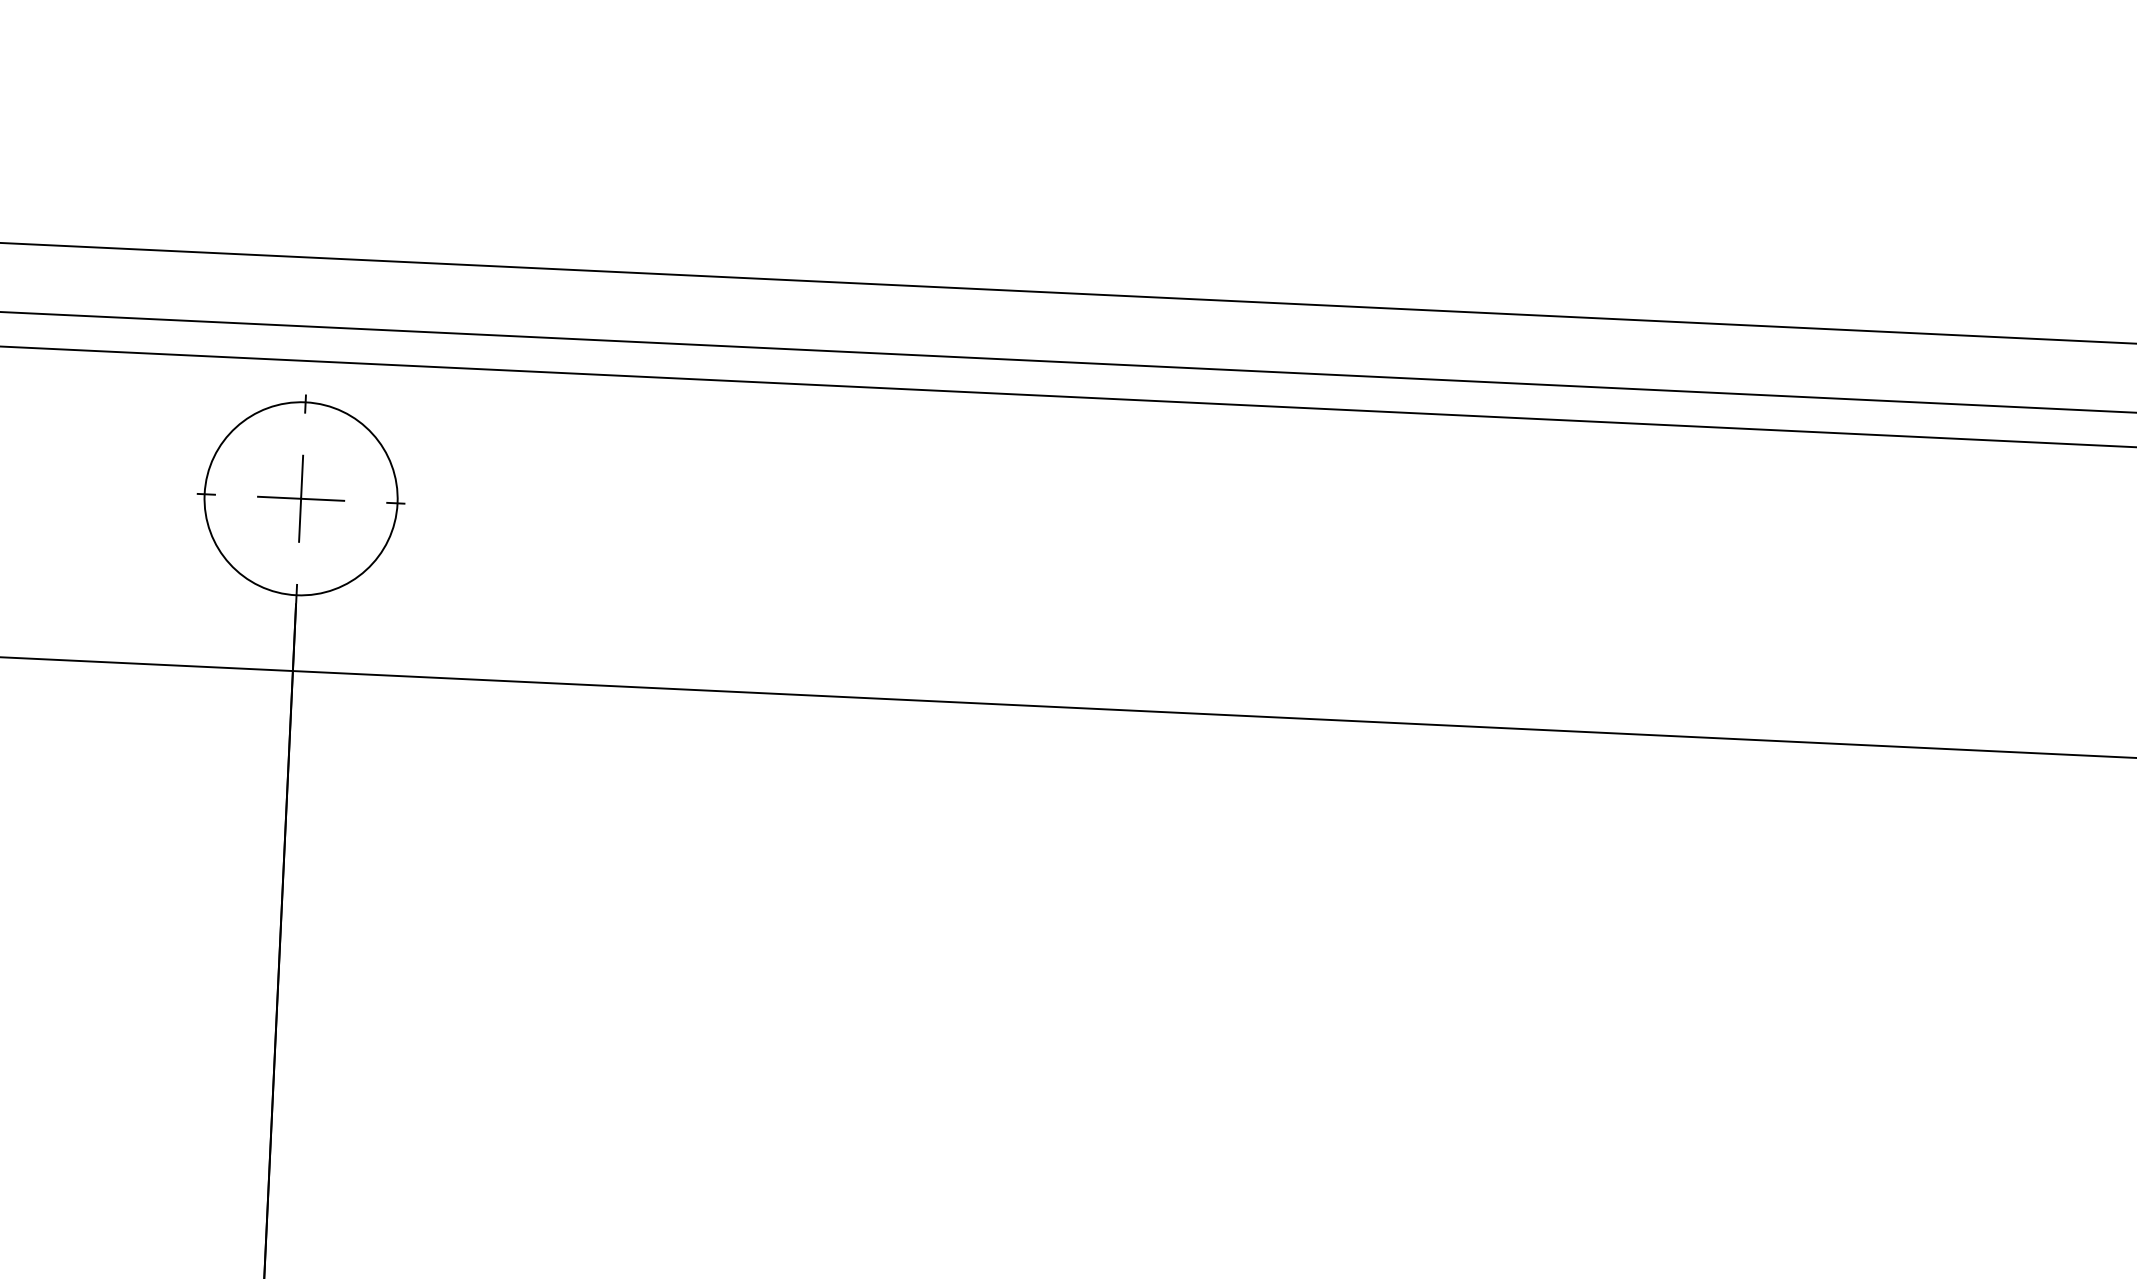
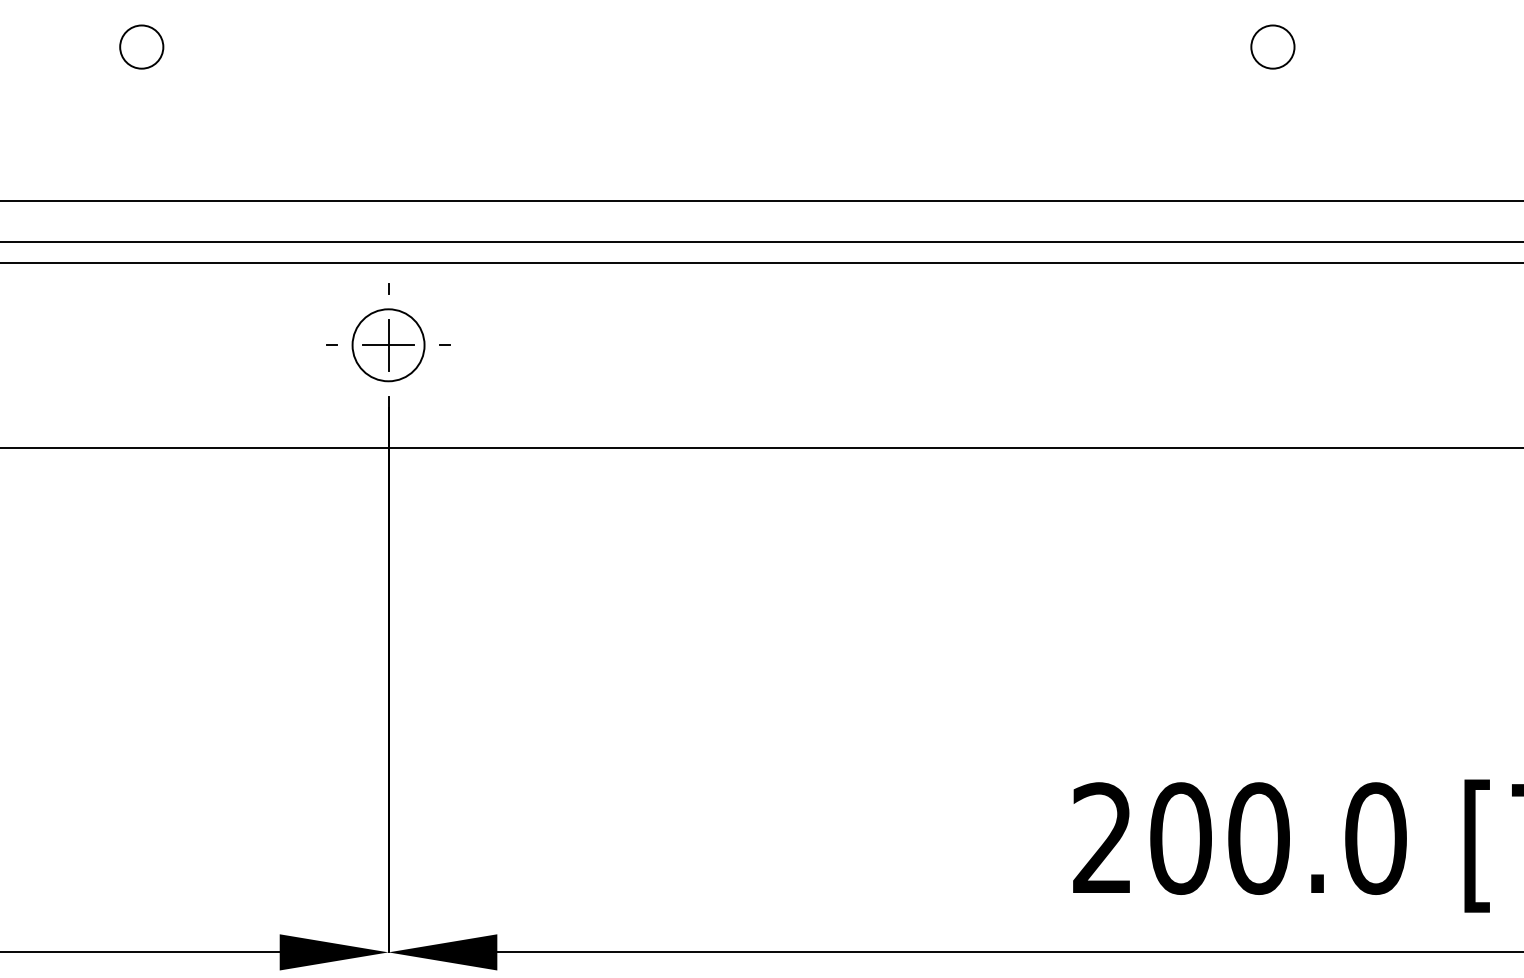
circle: (1805, 68) -> (1272, 46), added
circle: (300, 499) -> (388, 345), size x0.62

